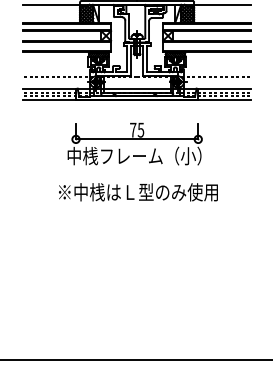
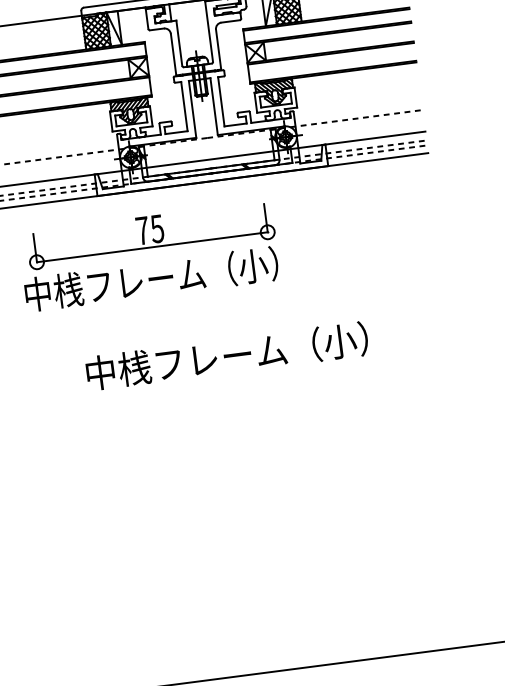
part: (134, 143) -> (148, 255), moved
text: (137, 192) -> (236, 355), ※中桟はＬ型のみ使用 -> 中桟フレーム（小）

